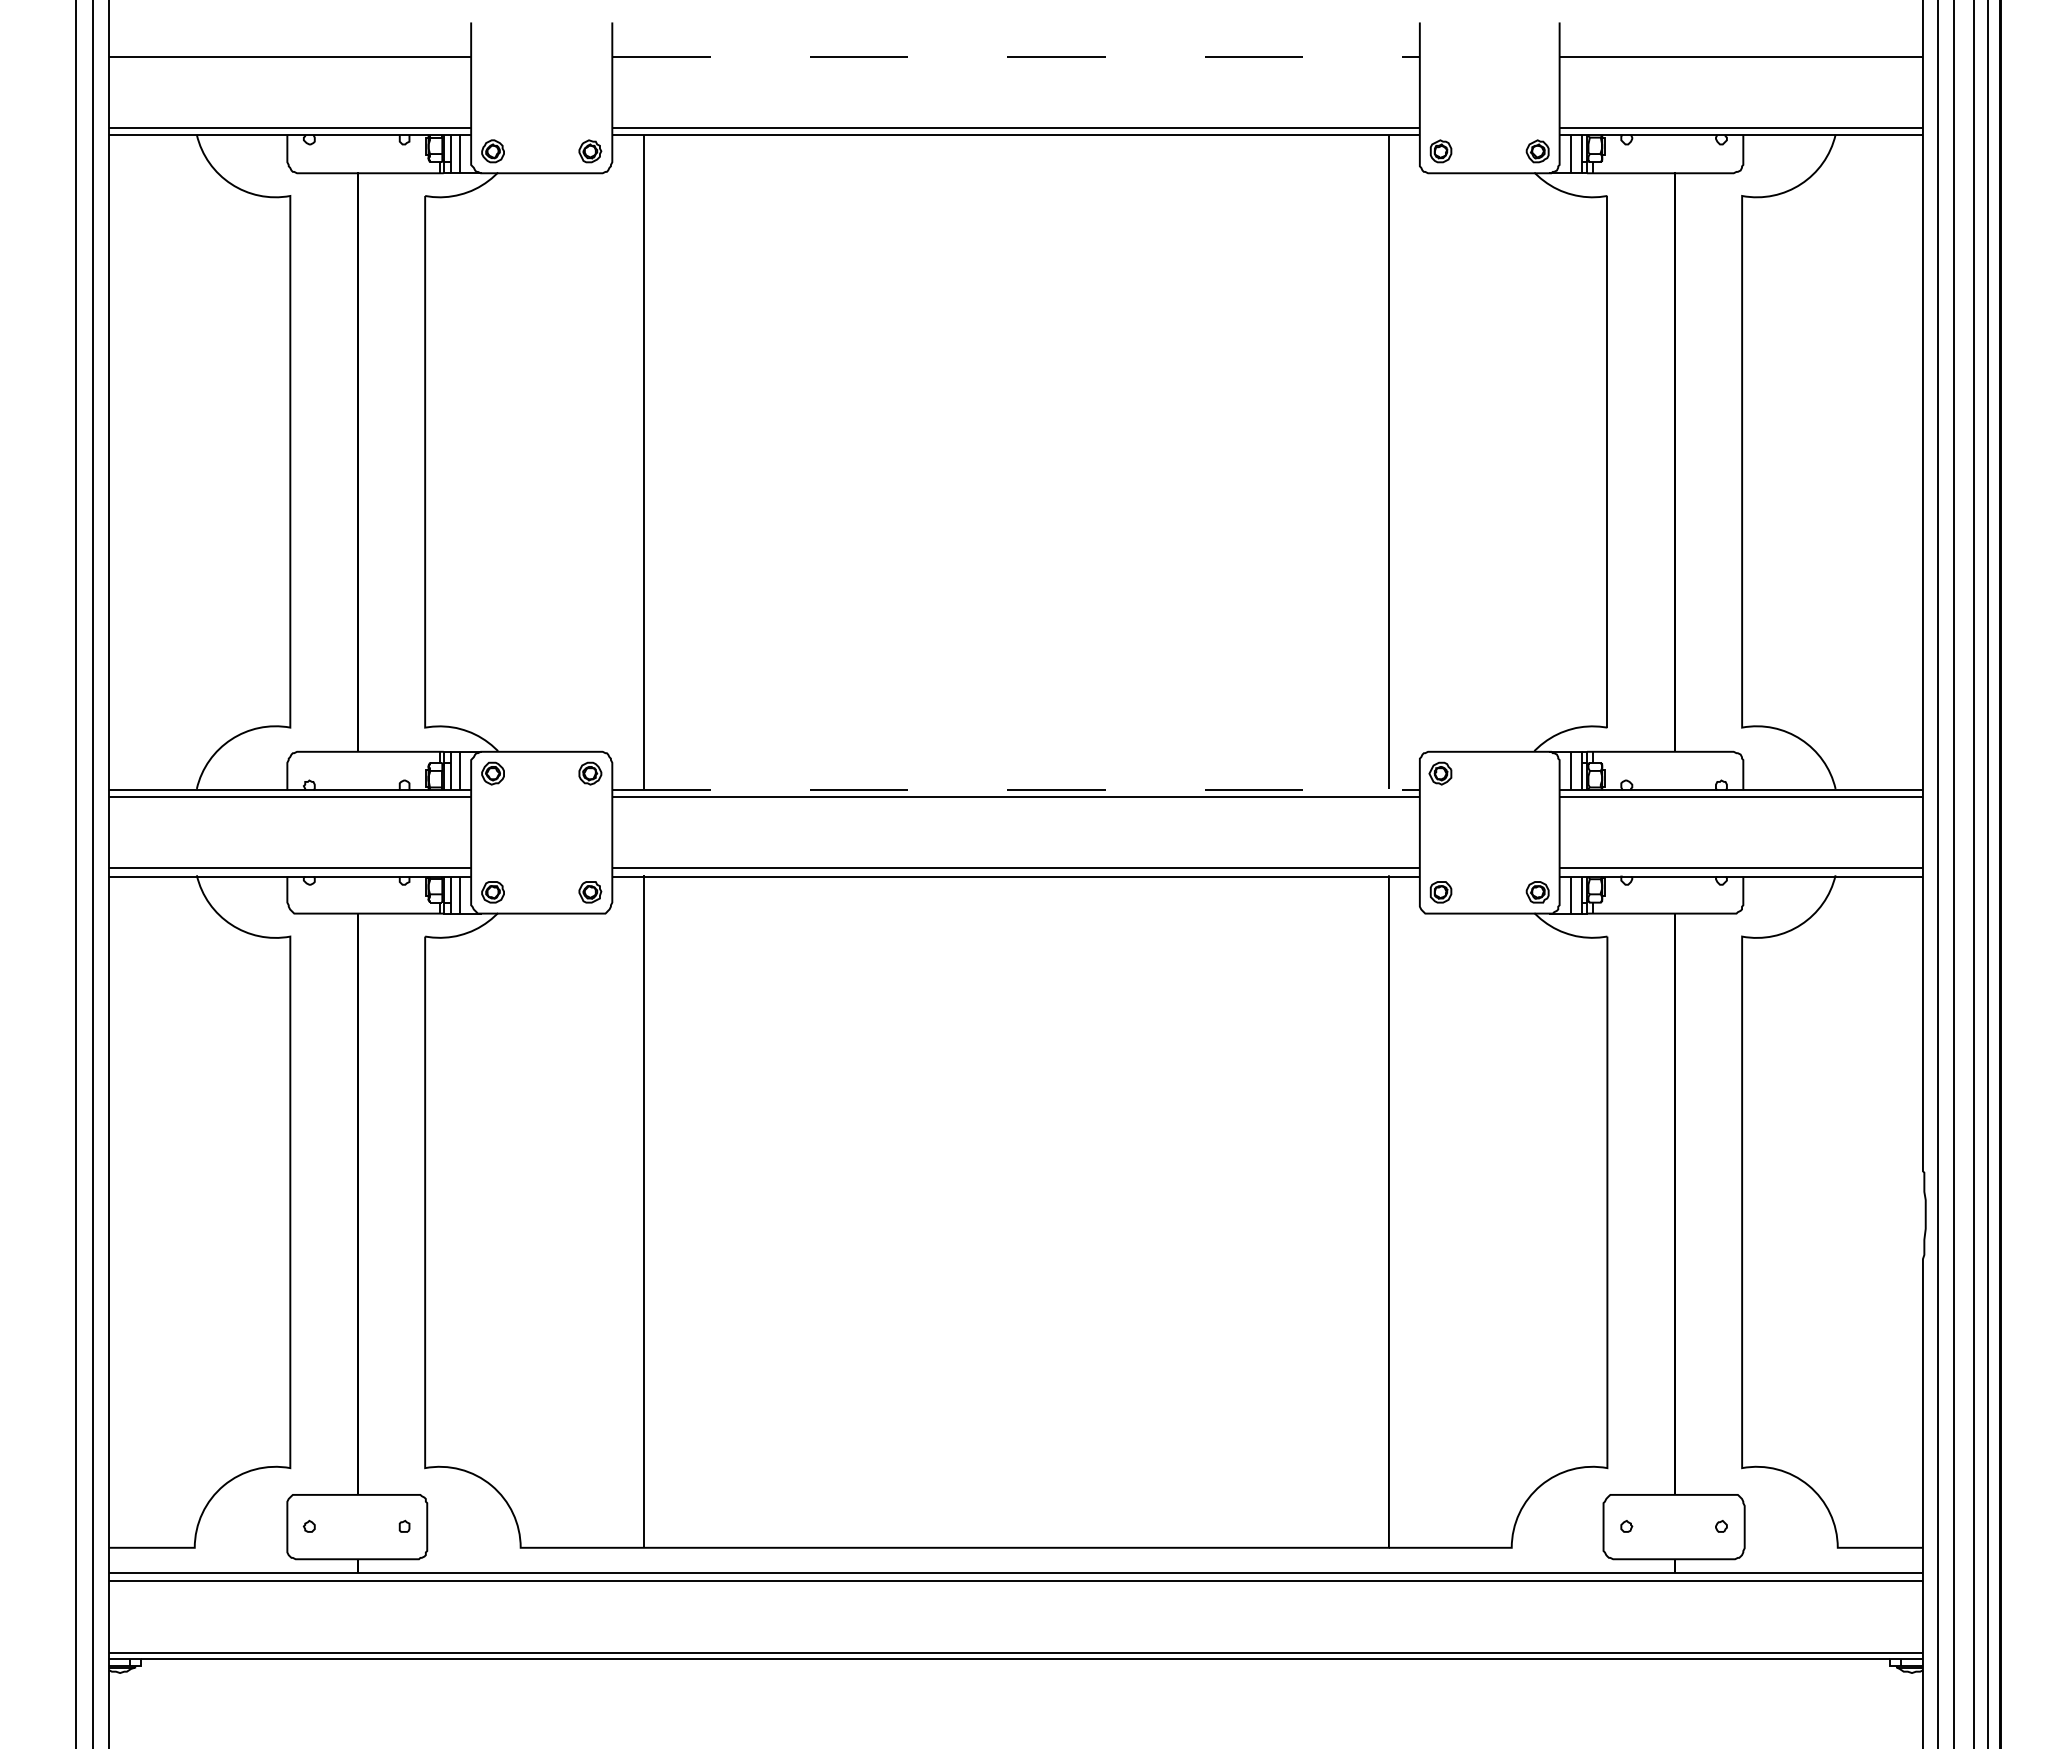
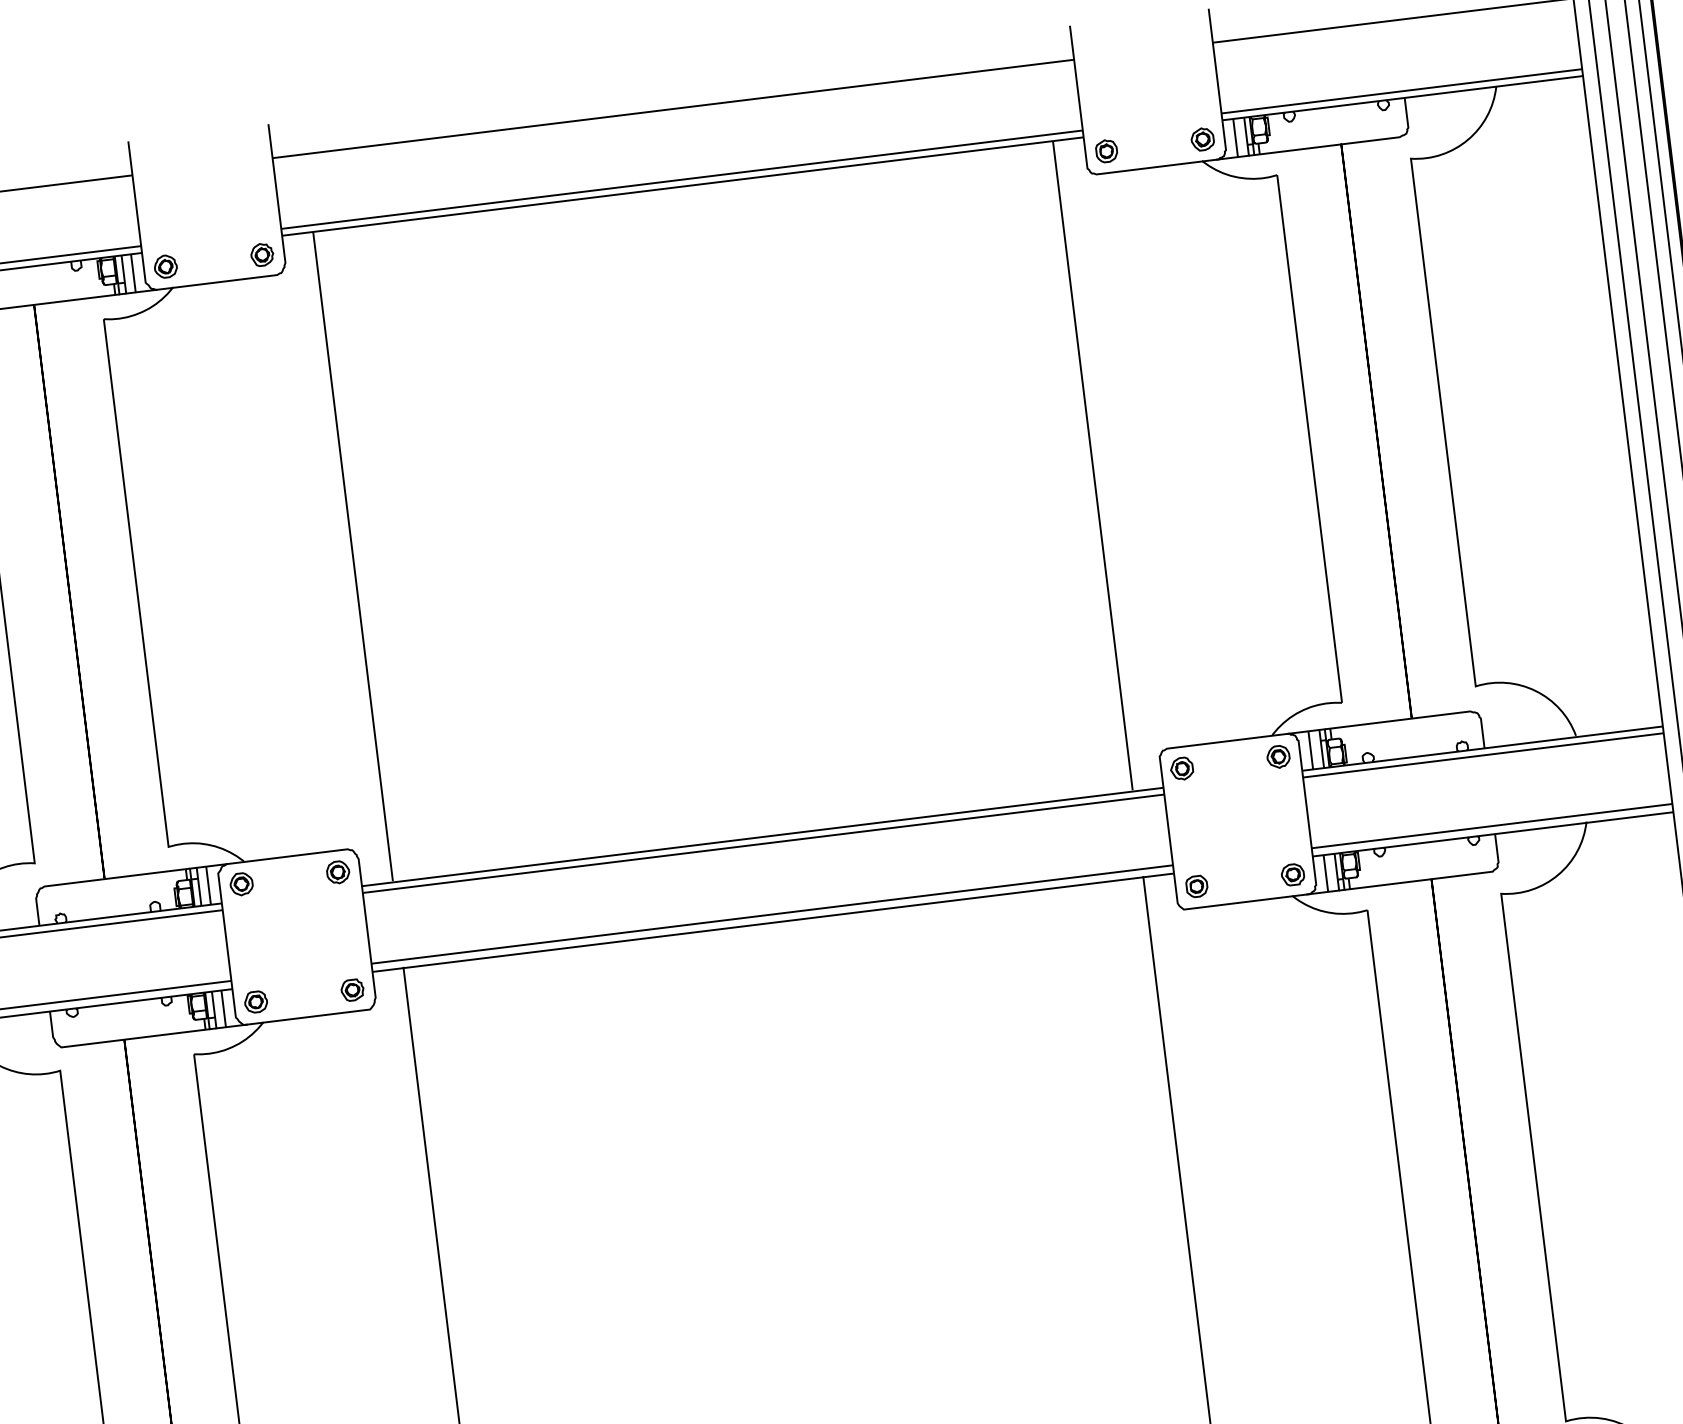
line: (1016, 56) -> (673, 108), dashed -> solid
part: (1537, 773) -> (1278, 756), added
line: (1016, 790) -> (763, 837), dashed -> solid

